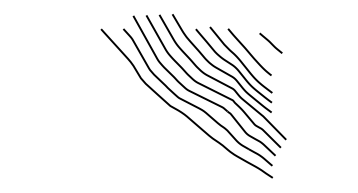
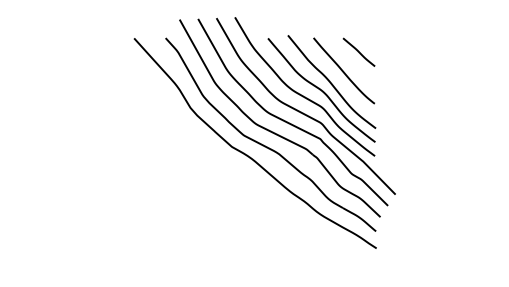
line: (270, 42) -> (358, 51), moved

